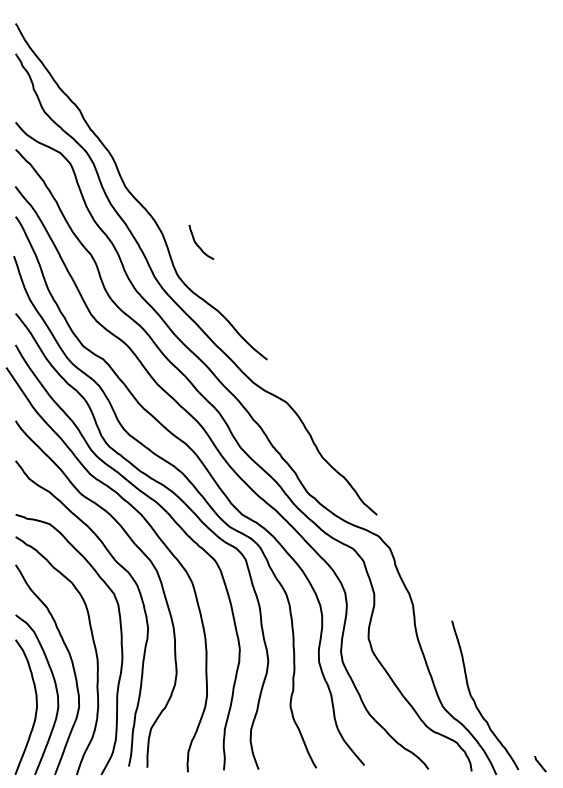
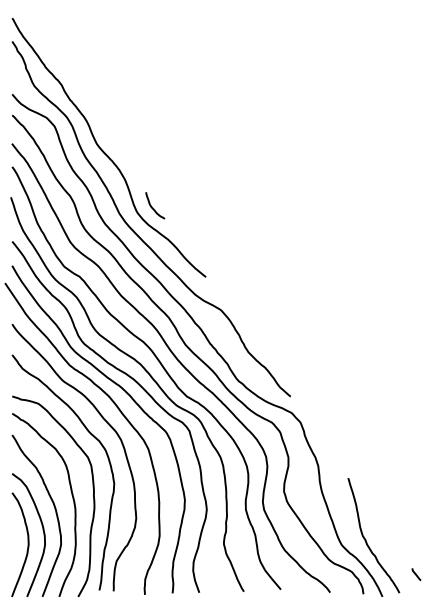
curve: (199, 244) -> (153, 207), moved
line: (540, 764) -> (416, 574), moved

